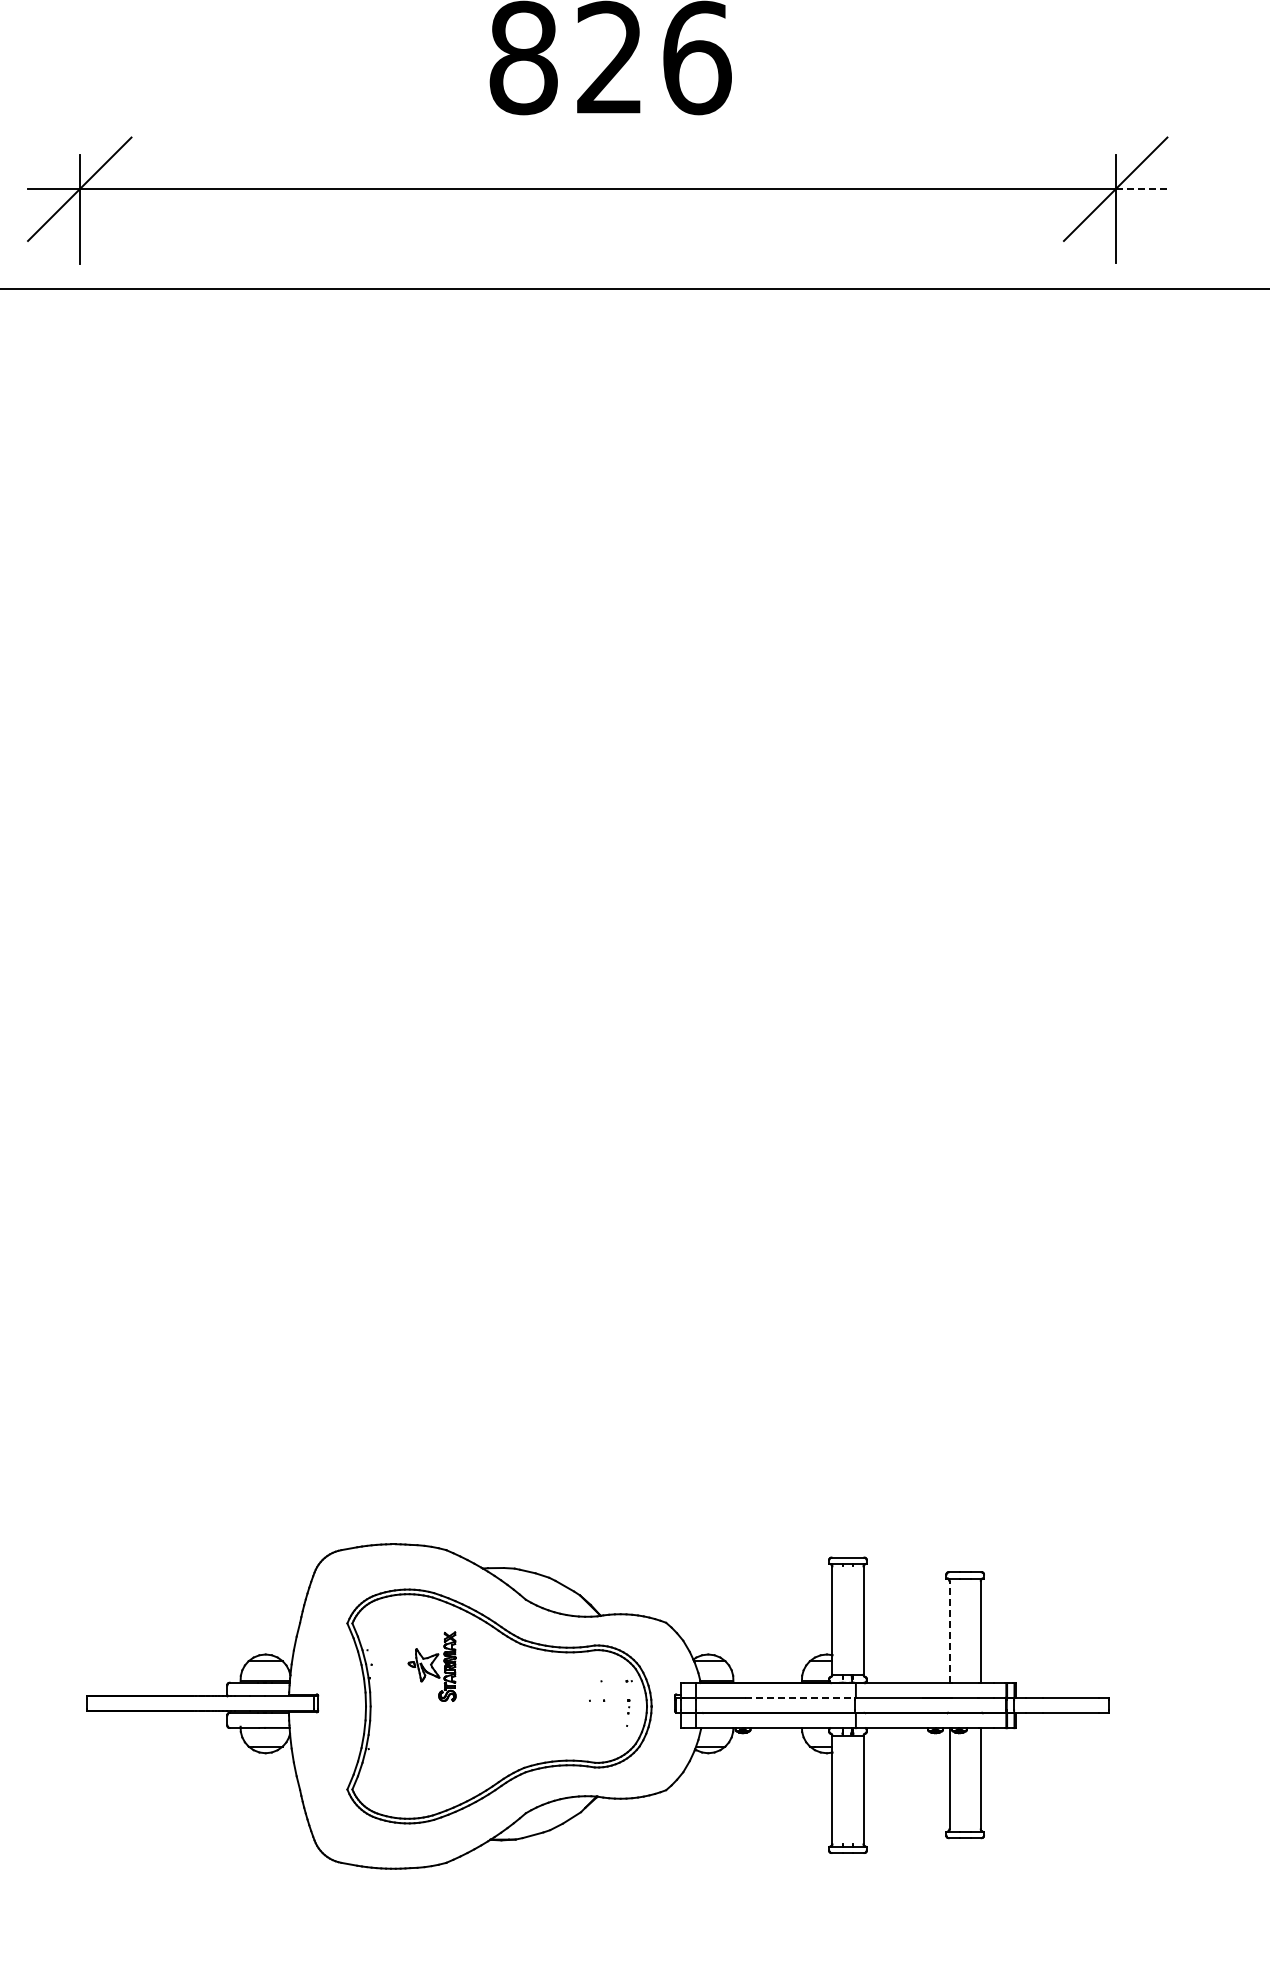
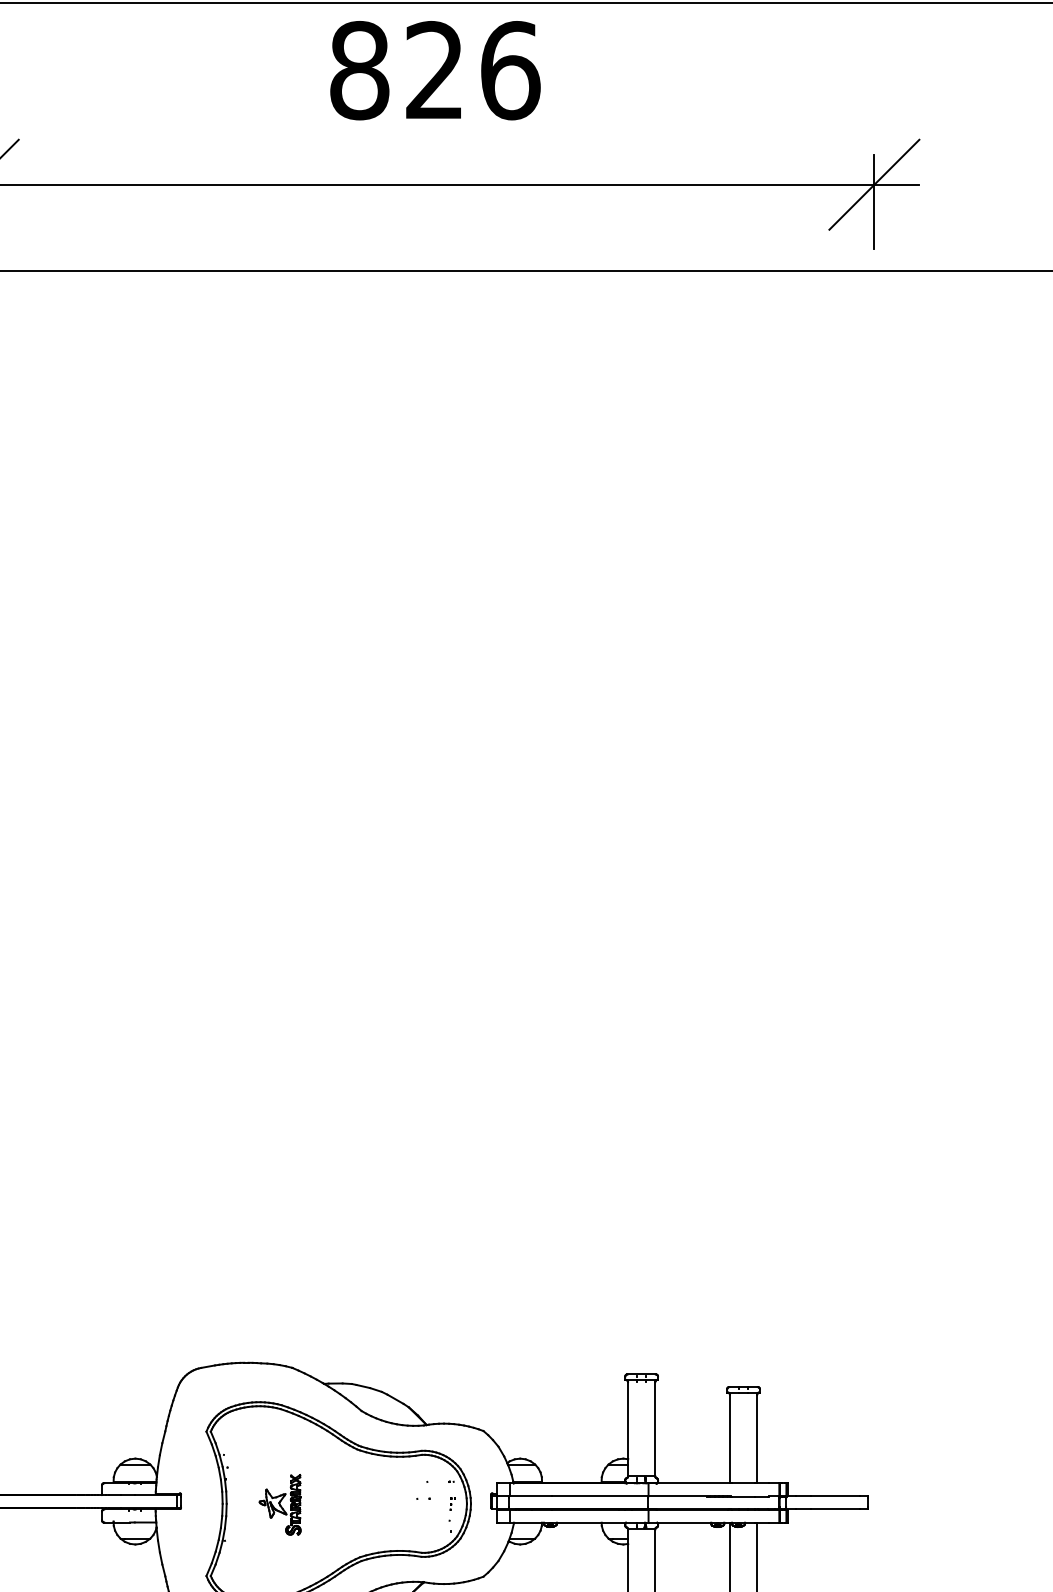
line: (1141, 189) -> (896, 184), dashed -> solid
line: (949, 1632) -> (729, 1439), dashed -> solid
part: (431, 1666) -> (279, 1504), moved
line: (800, 1697) -> (600, 1496), dashed -> solid

